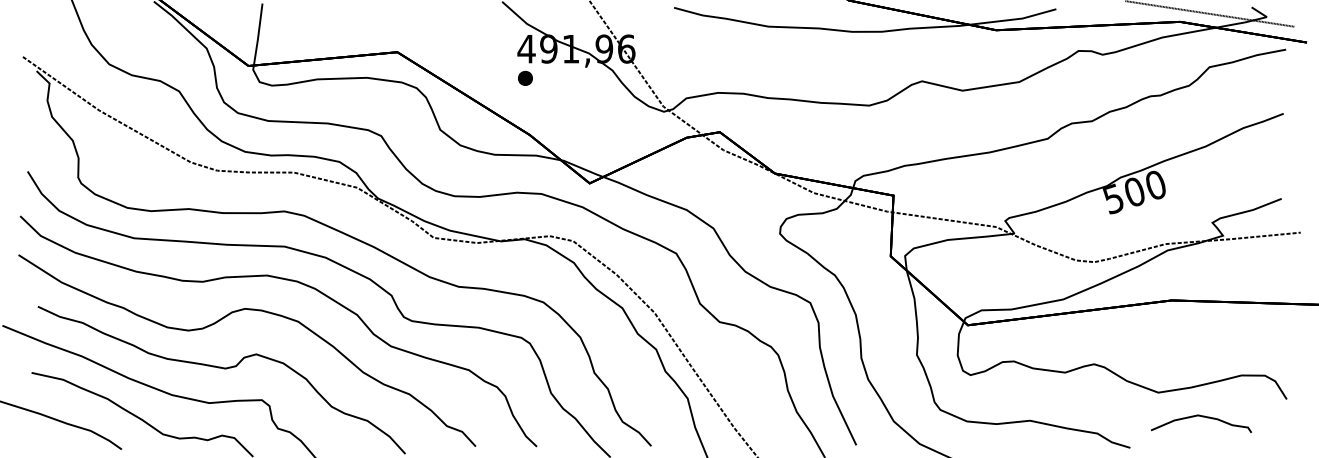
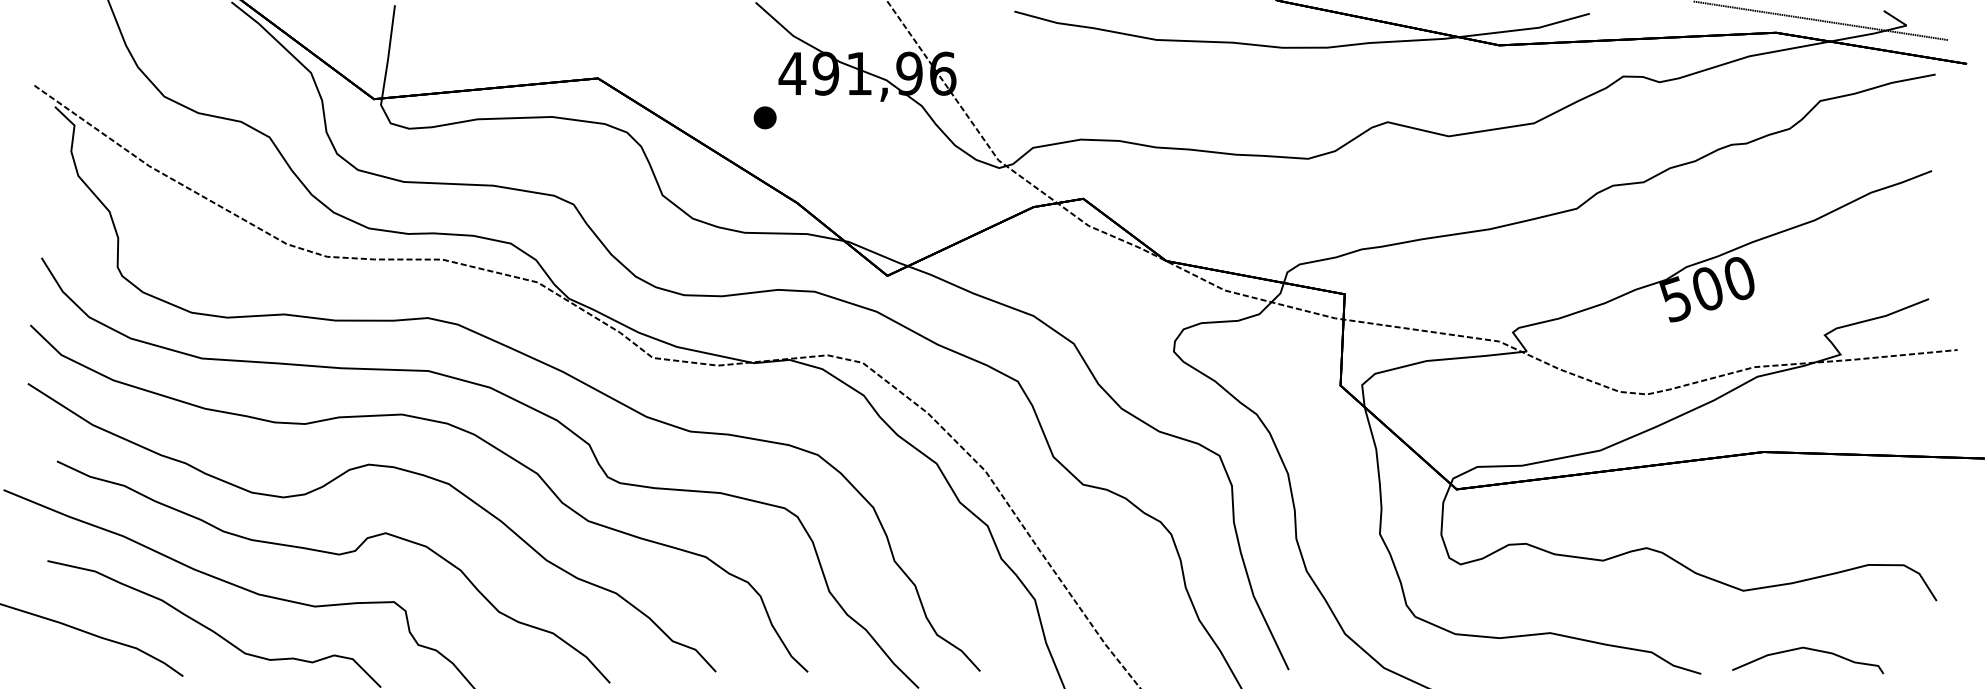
part: (525, 77) -> (765, 116), moved
curve: (1202, 417) -> (1809, 650), moved

